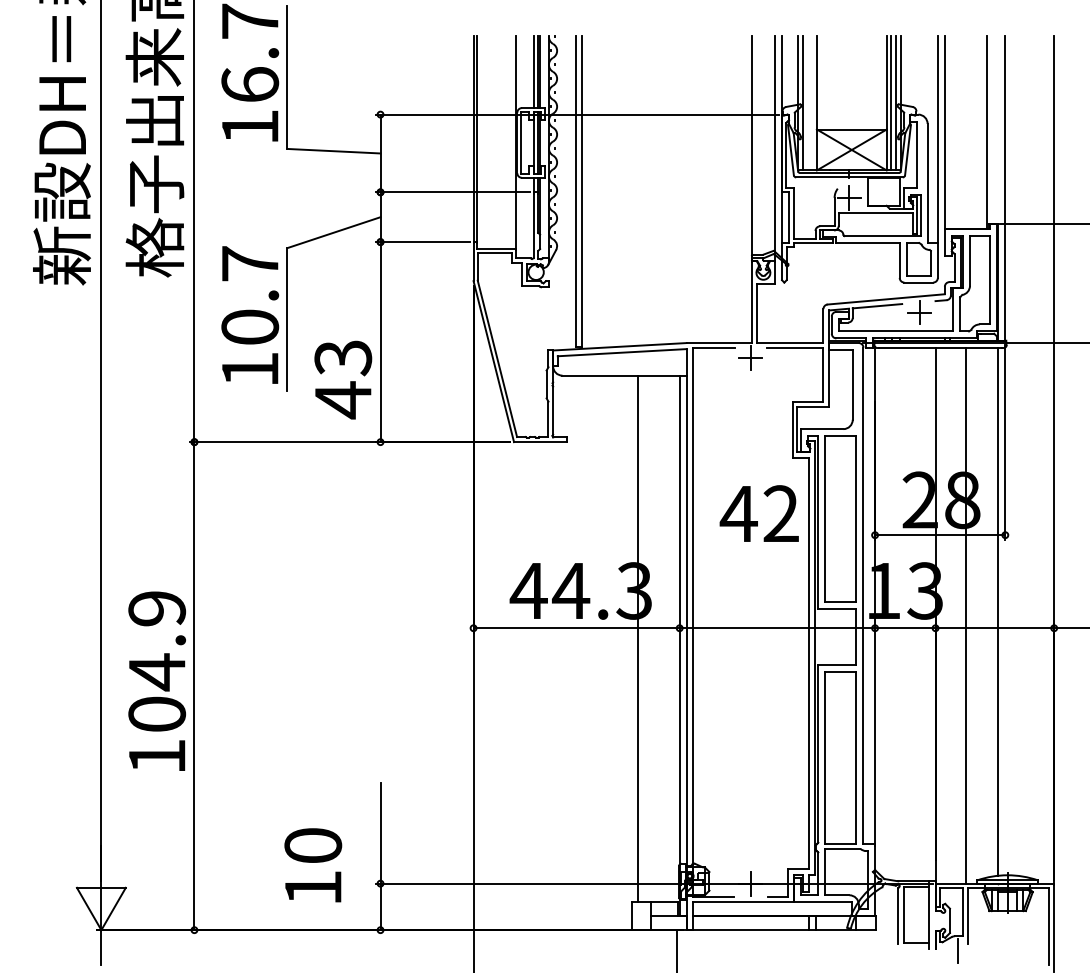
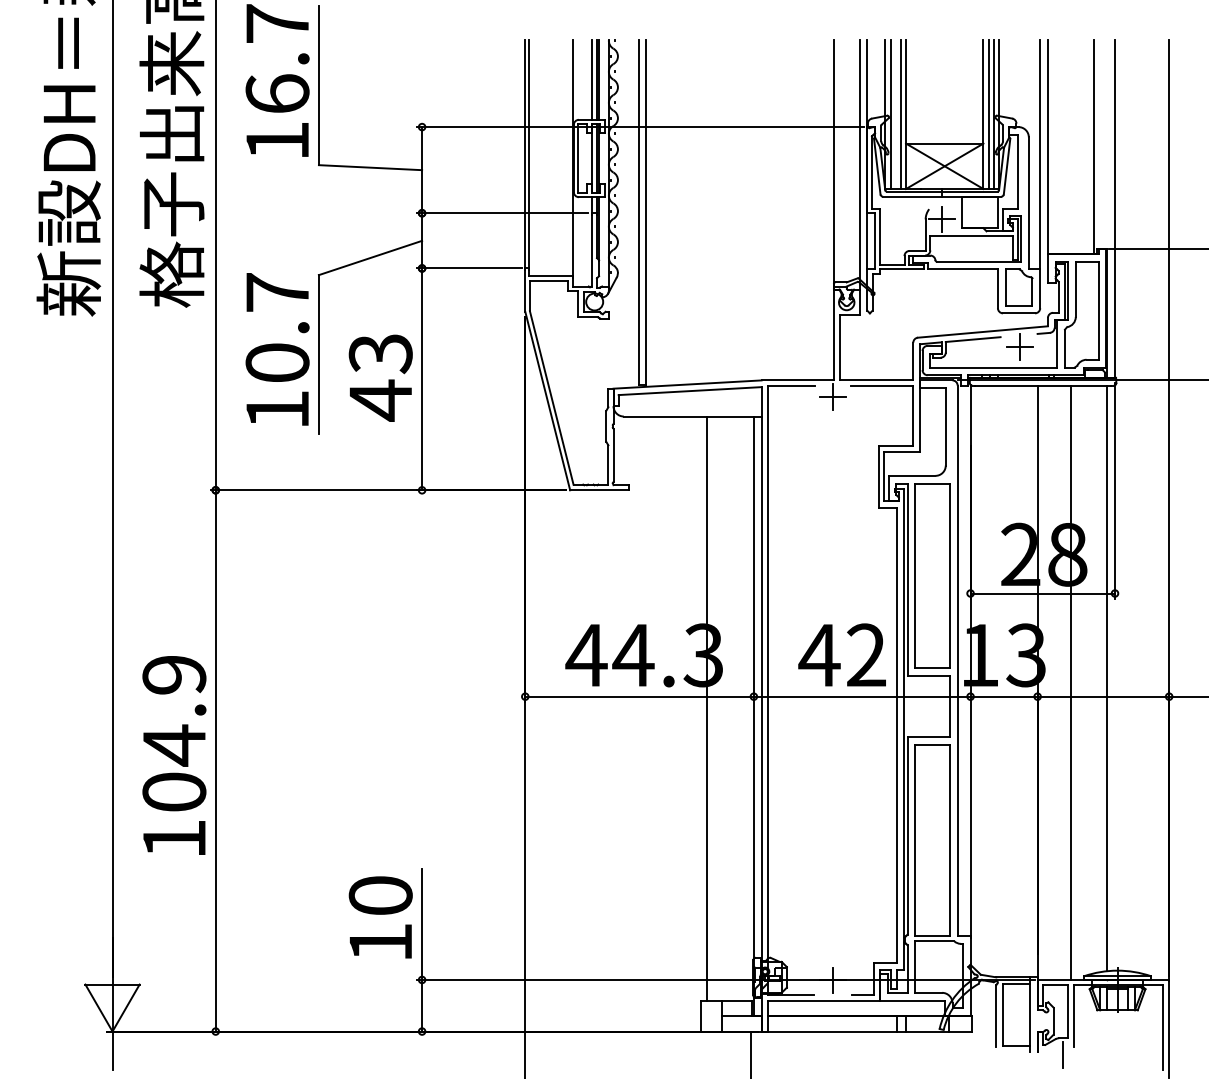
line: (812, 102) -> (901, 113), added
text: (343, 379) -> (381, 377), moved
text: (758, 513) -> (841, 654), moved
text: (313, 865) -> (381, 917), moved

